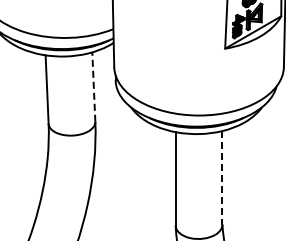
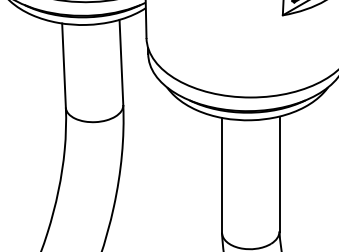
line: (93, 87) -> (121, 63), dashed -> solid
line: (222, 177) -> (279, 173), dashed -> solid

